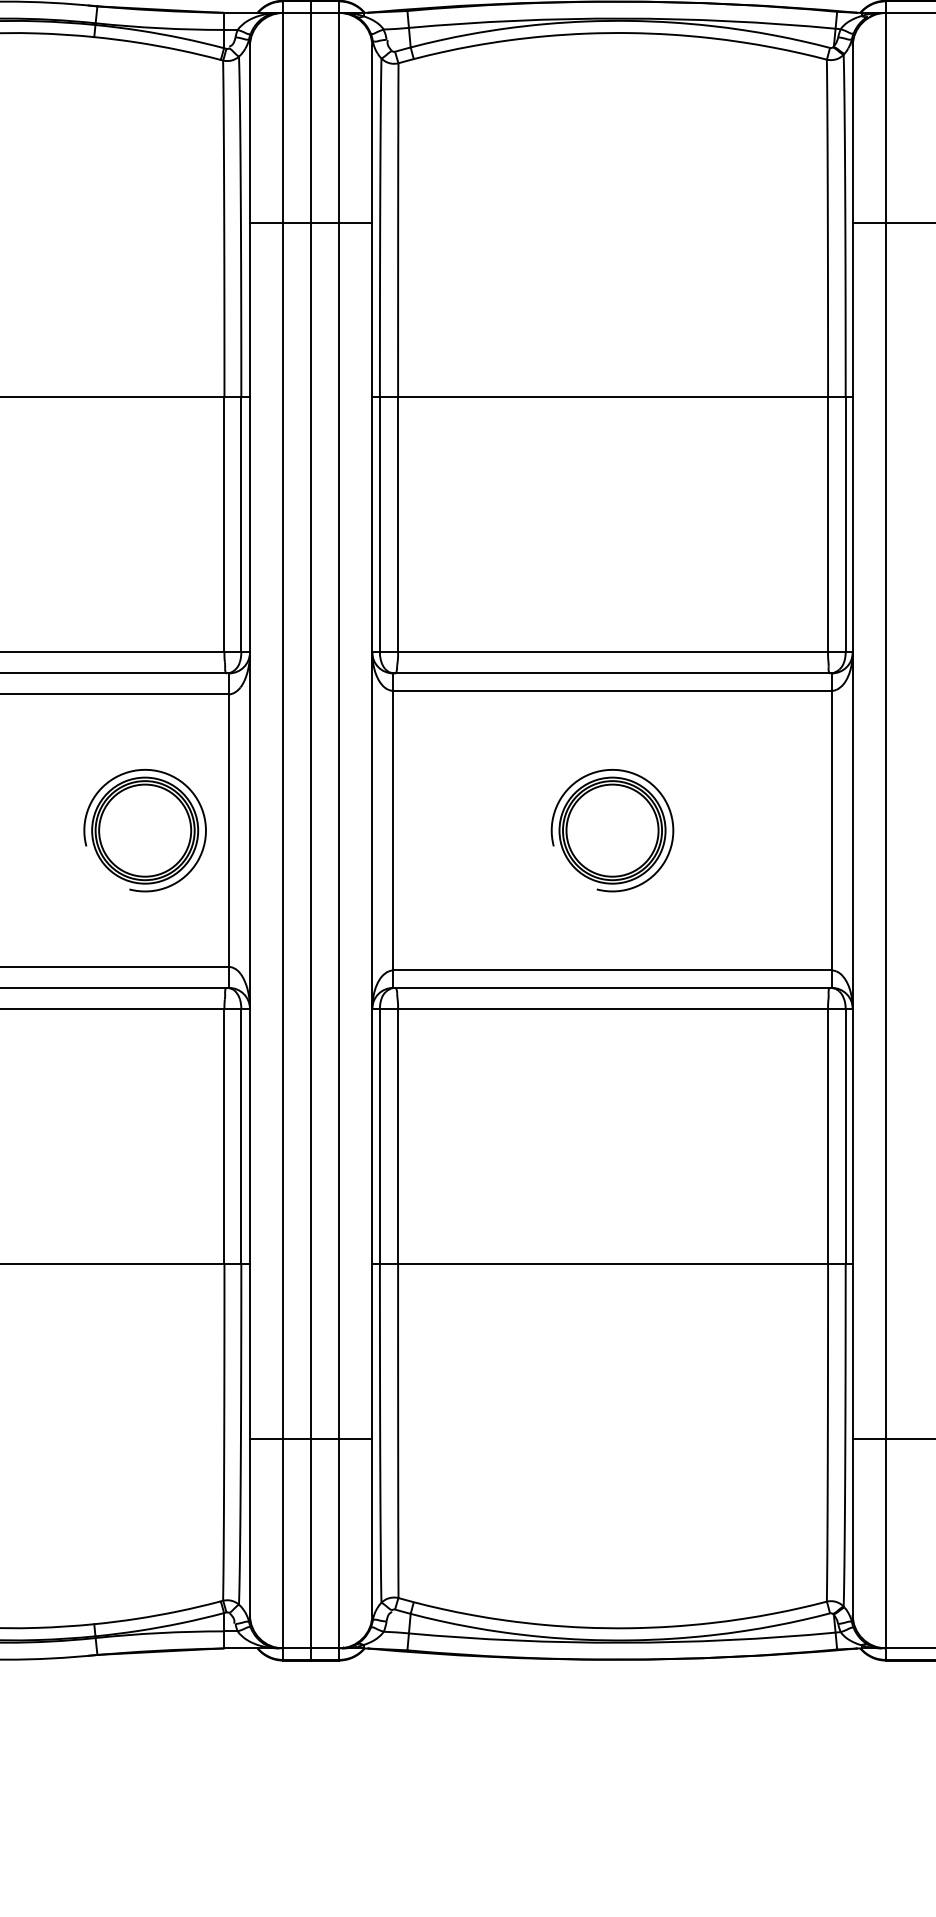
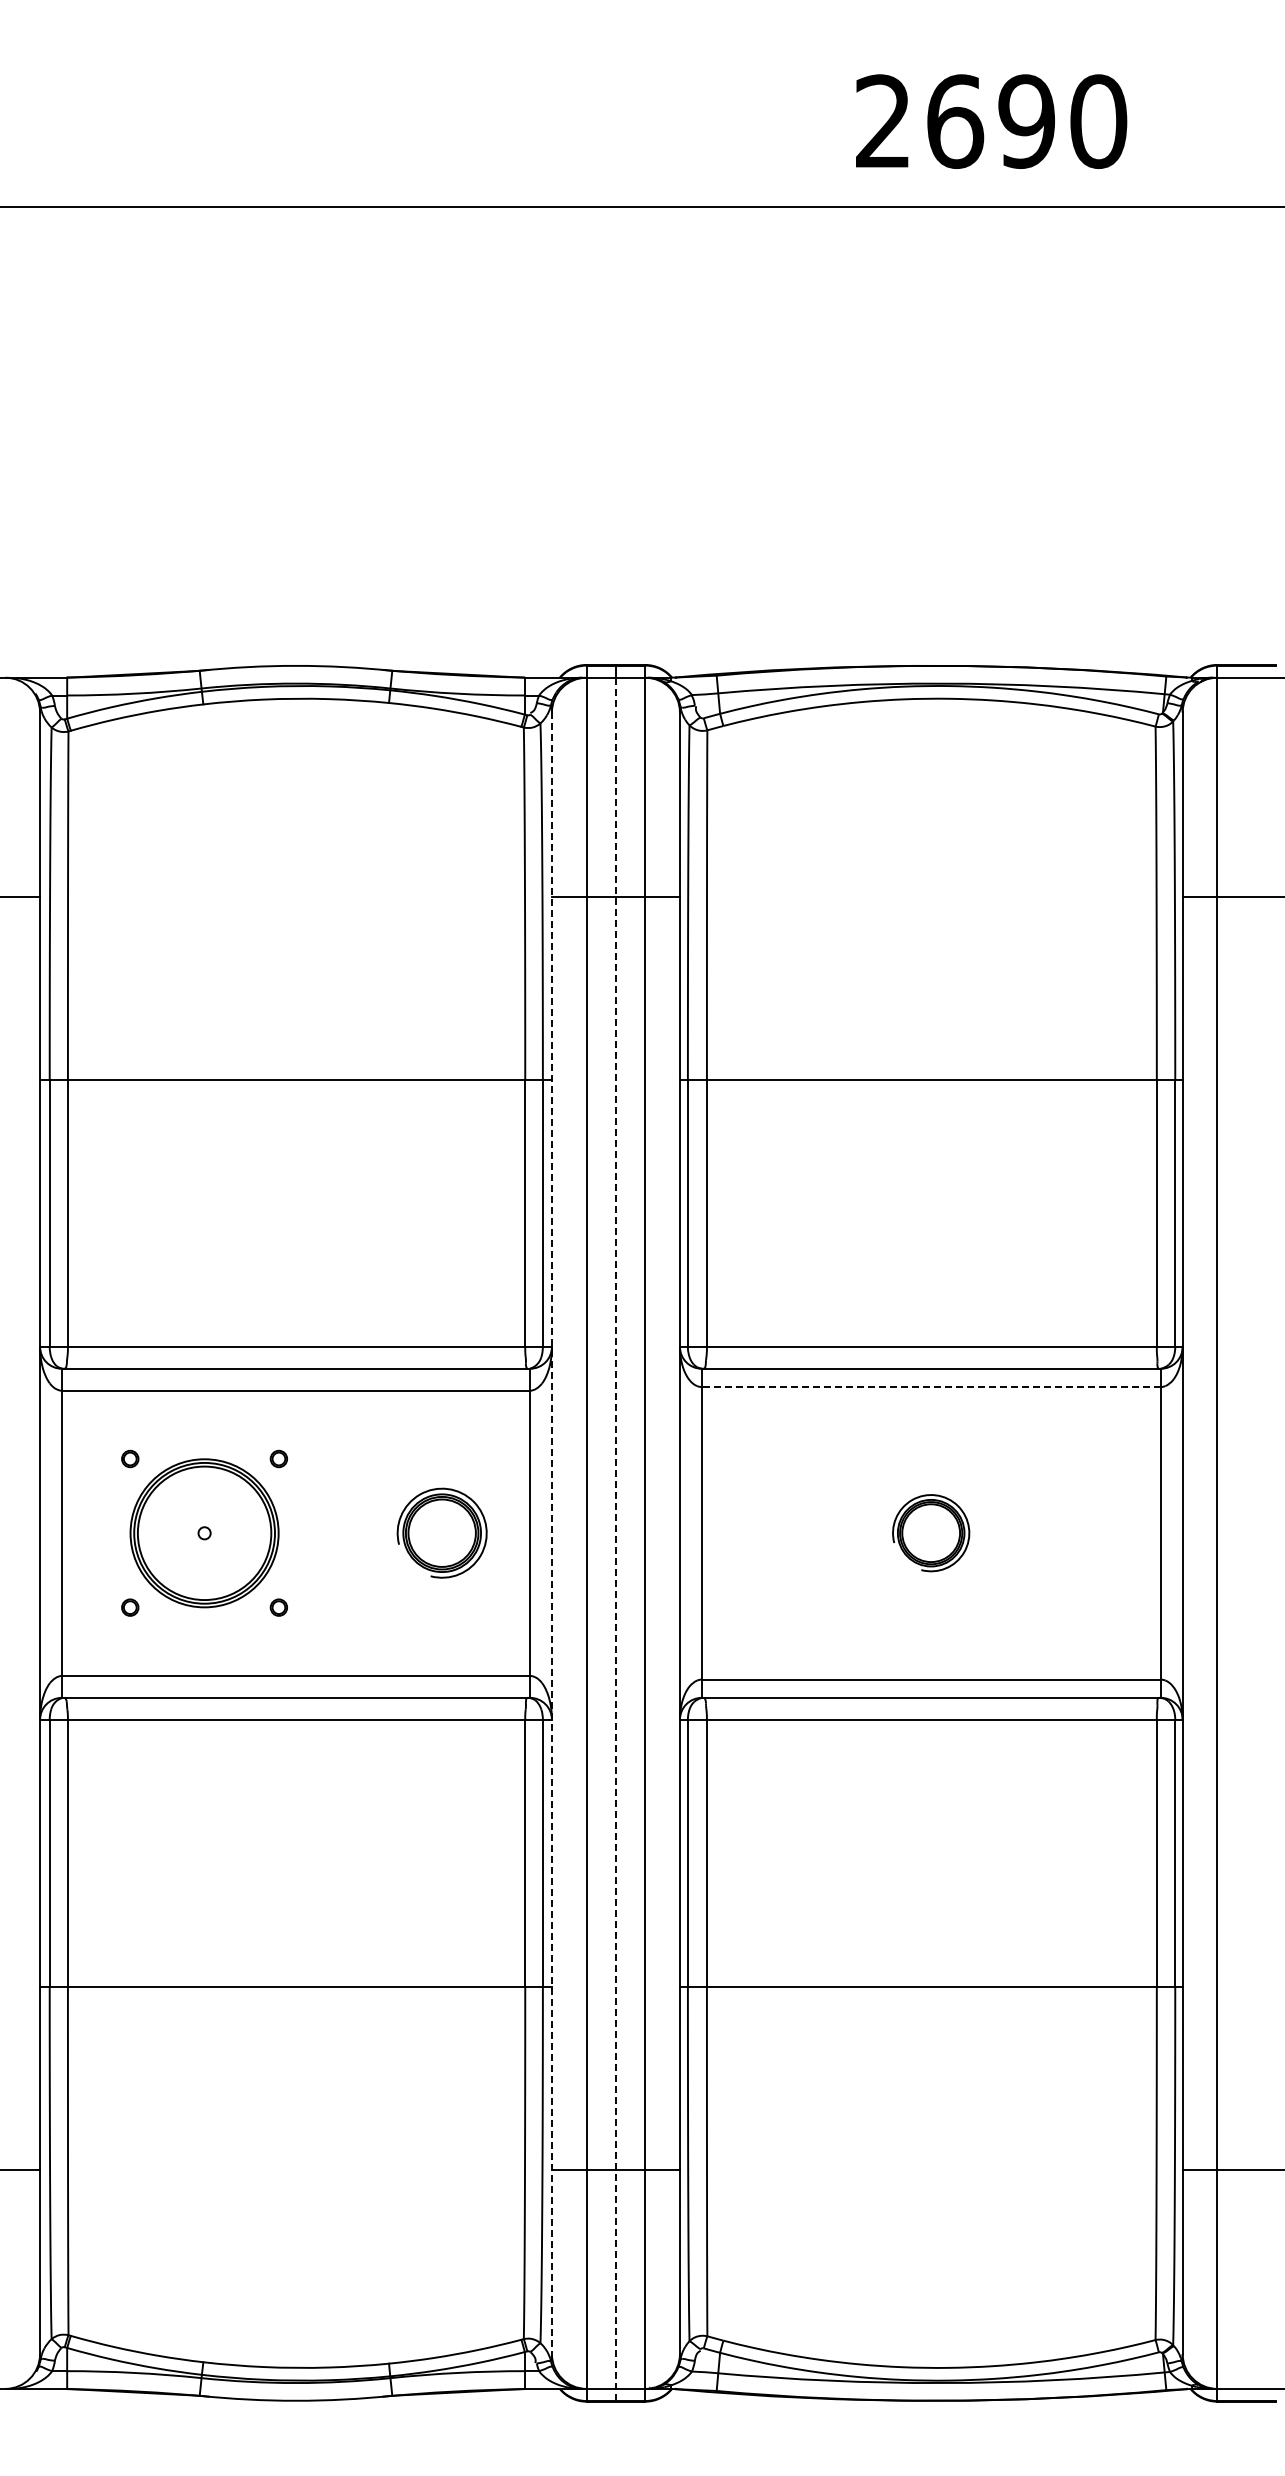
line: (611, 691) -> (930, 1387), solid -> dashed
part: (144, 829) -> (441, 1532), size x0.7
part: (611, 829) -> (930, 1532), size x0.6
line: (249, 830) -> (551, 1533), solid -> dashed
line: (310, 836) -> (615, 1539), solid -> dashed

